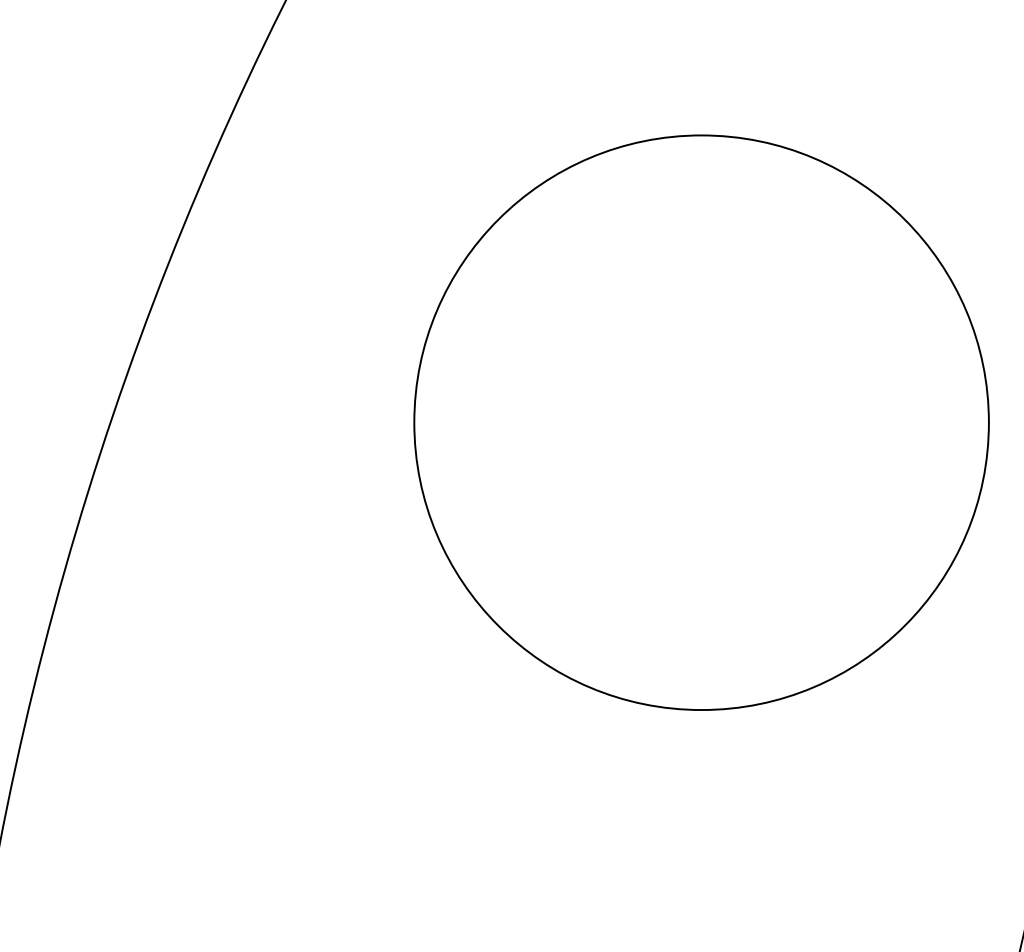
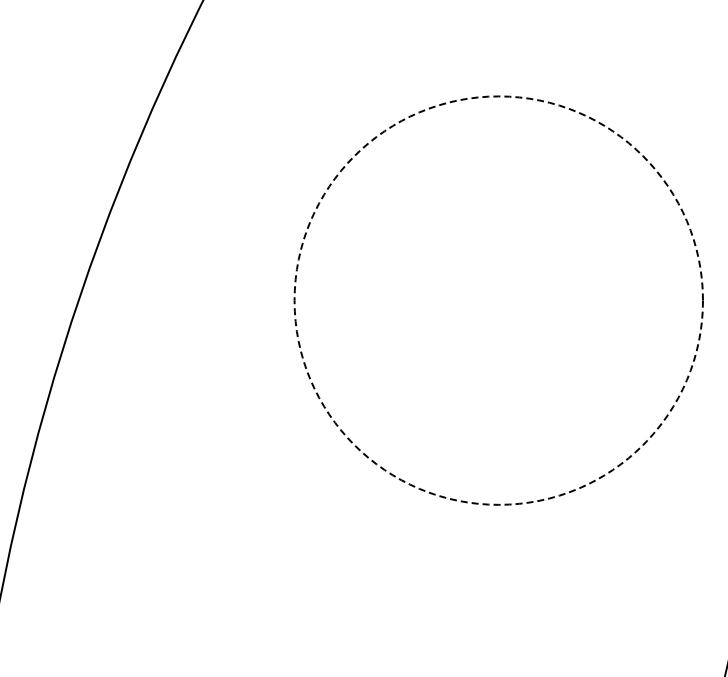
circle: (701, 422) -> (498, 300), solid -> dashed

